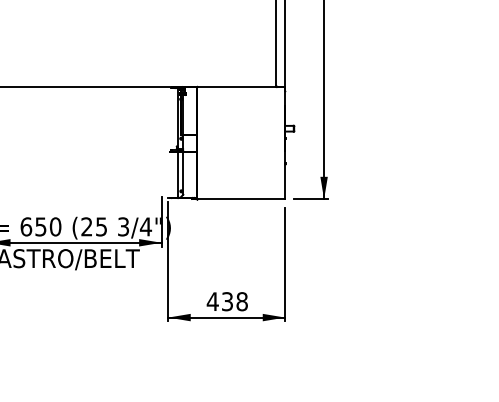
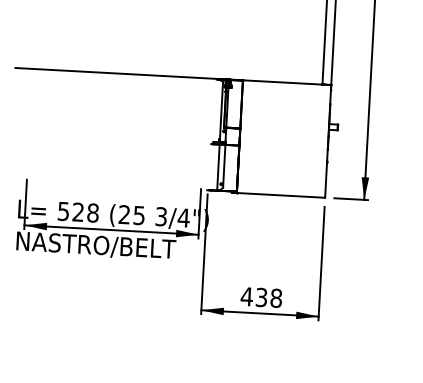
text: (40, 226) -> (77, 211), 650 -> 528

